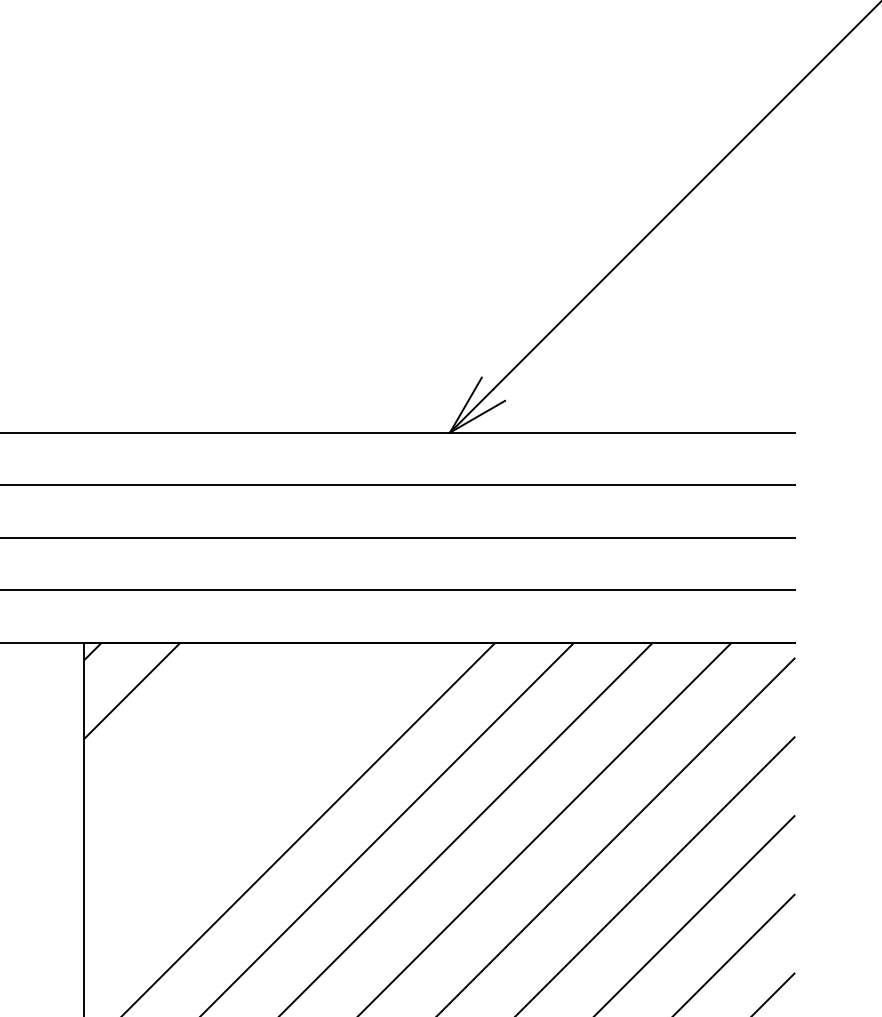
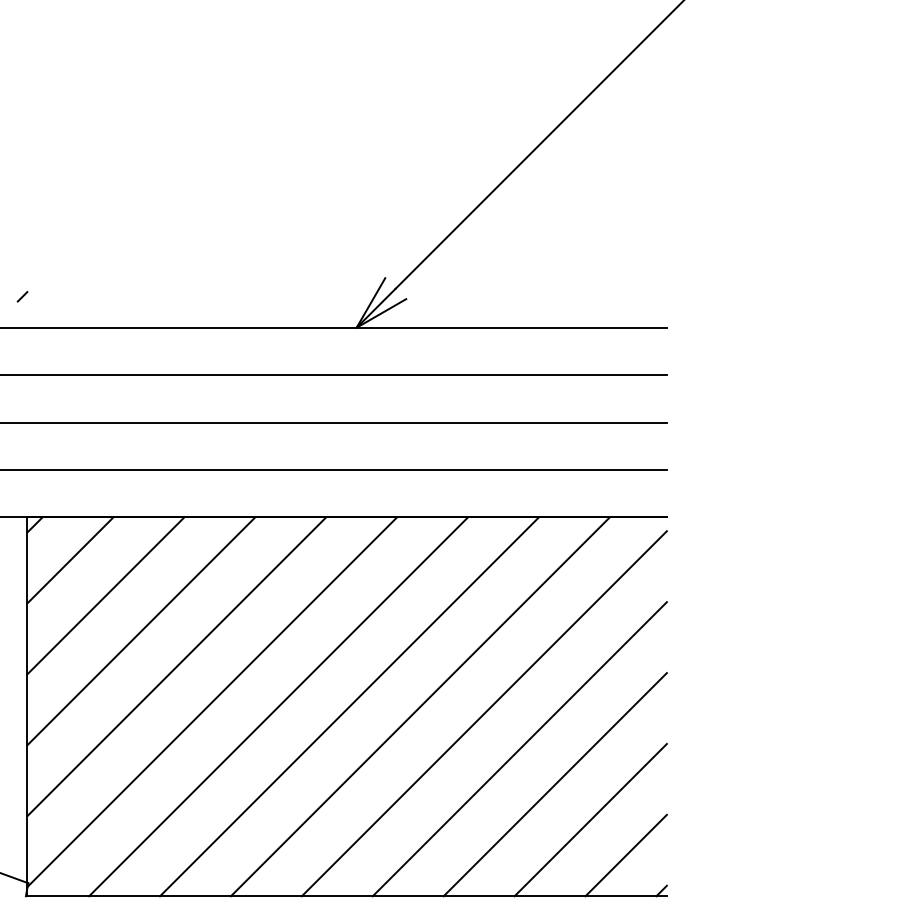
line: (78, 397) -> (22, 296), added
line: (171, 729) -> (105, 595), added
line: (211, 769) -> (141, 631), added
line: (249, 808) -> (176, 666), added

